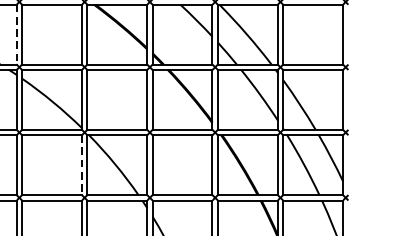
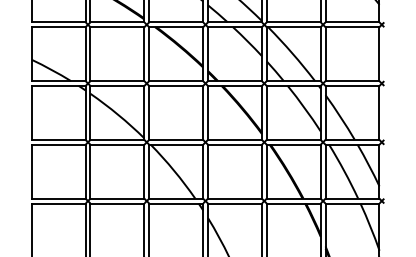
line: (16, 35) -> (85, 54), dashed -> solid
line: (82, 164) -> (144, 171), dashed -> solid

